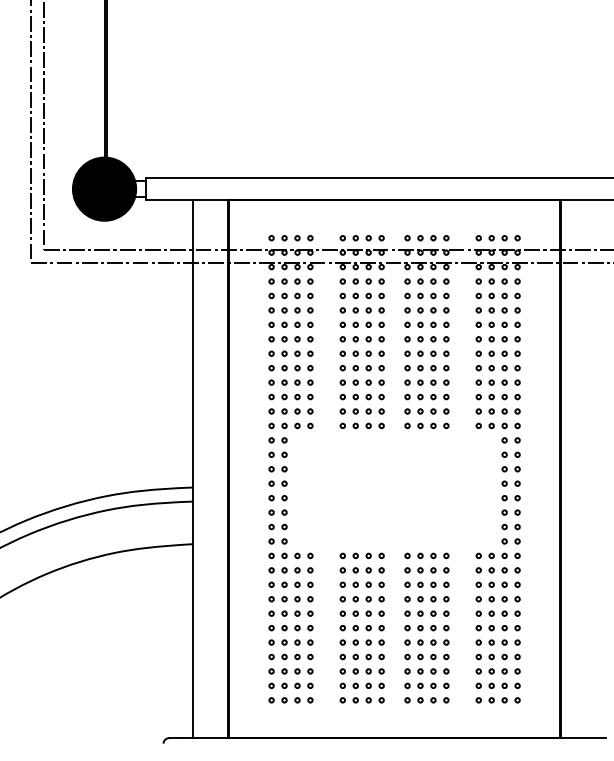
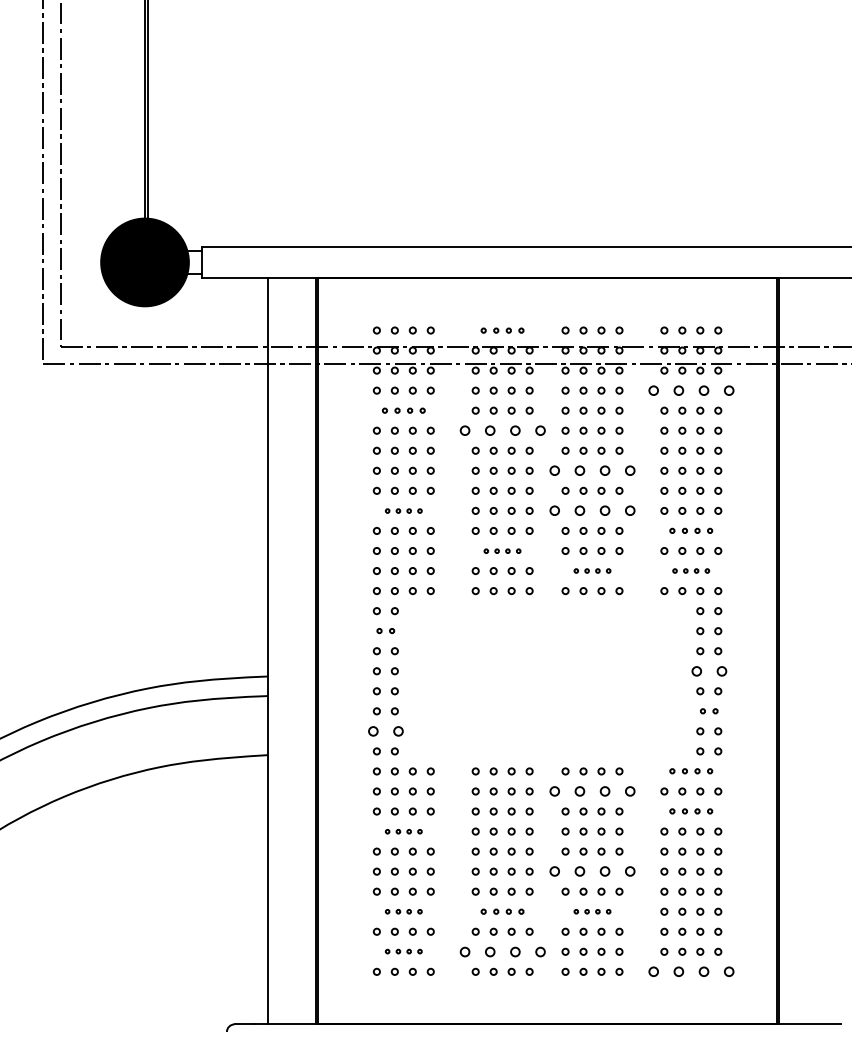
part: (361, 238) -> (501, 330), size x0.7
part: (497, 281) -> (690, 390), size x1.4
part: (290, 295) -> (403, 410), size x0.7
part: (361, 310) -> (501, 430), size x1.4
part: (426, 339) -> (591, 471), size x1.4
part: (290, 368) -> (403, 511), size x0.6
part: (426, 368) -> (591, 511), size x1.4
part: (497, 382) -> (690, 530), size x0.7
part: (361, 397) -> (501, 551), size x0.6
part: (426, 411) -> (591, 571), size x0.6
part: (497, 411) -> (690, 571), size x0.6
part: (277, 454) -> (385, 630), size x0.7
part: (510, 483) -> (708, 670), size x1.4
part: (510, 512) -> (708, 711), size x0.7
part: (277, 526) -> (385, 730), size x1.4
part: (497, 555) -> (690, 770), size x0.7
part: (426, 570) -> (591, 791), size x1.4
part: (497, 584) -> (690, 811), size x0.7
part: (290, 599) -> (403, 831), size x0.6
part: (426, 628) -> (591, 872), size x1.4
part: (290, 656) -> (403, 911), size x0.6
part: (361, 656) -> (501, 911), size x0.7
part: (426, 656) -> (591, 911), size x0.6
part: (290, 685) -> (403, 951), size x0.6
part: (361, 685) -> (501, 951), size x1.4
part: (497, 700) -> (690, 972), size x1.4

